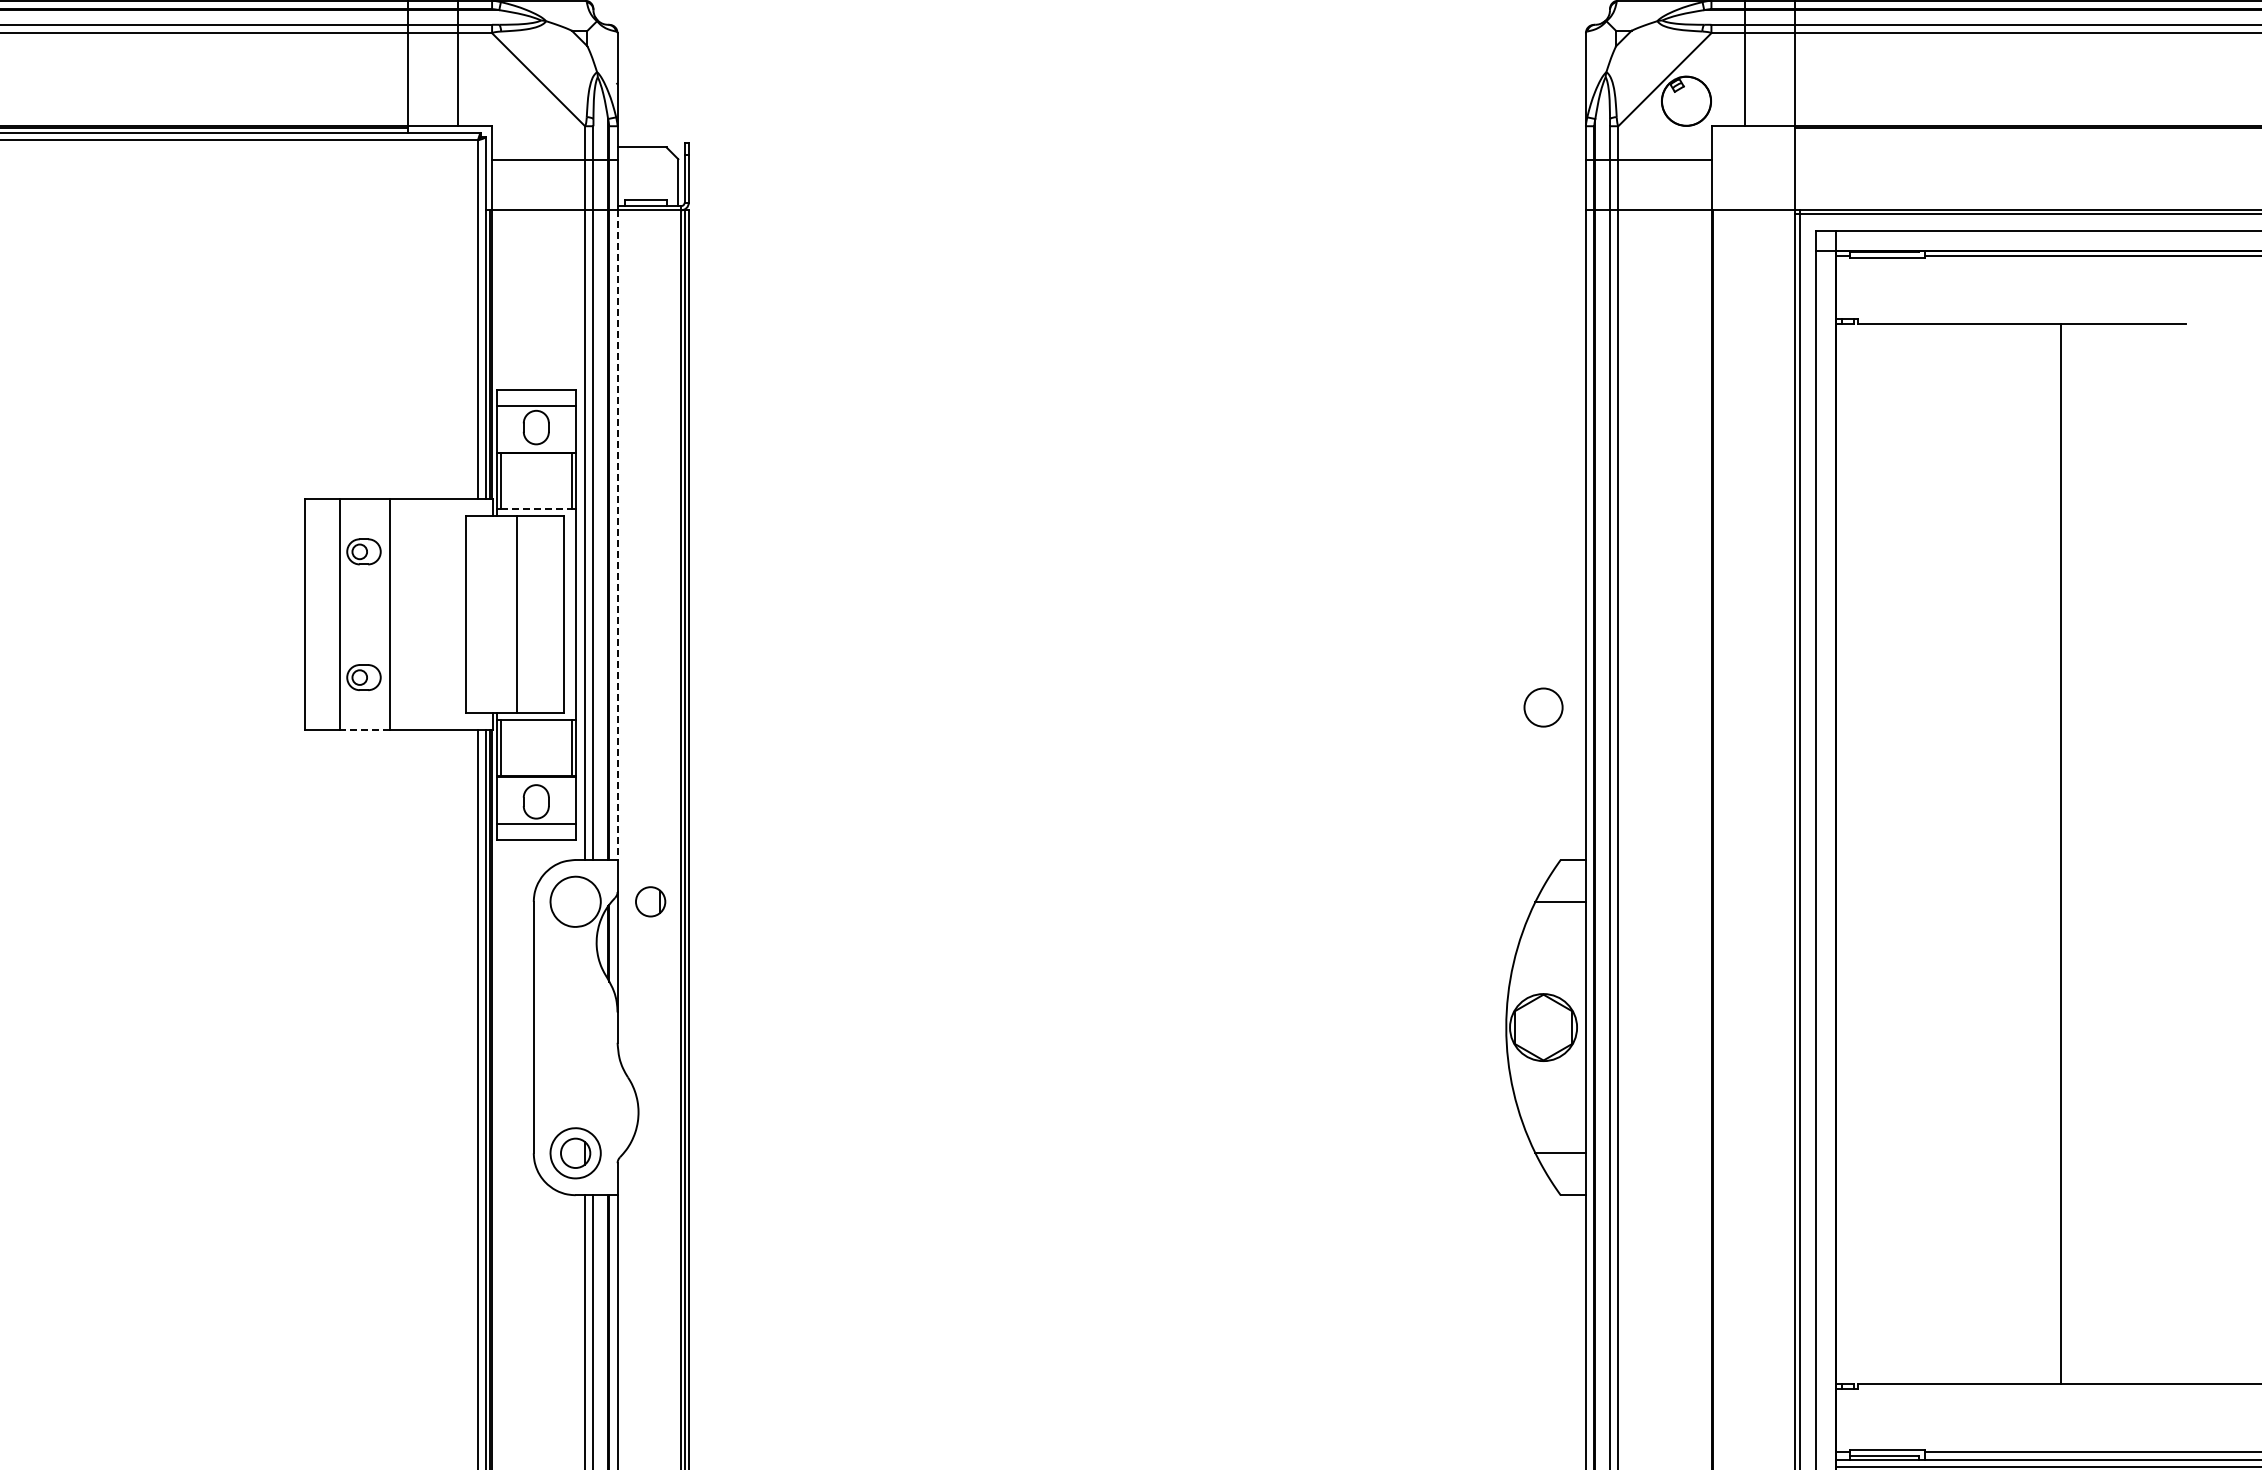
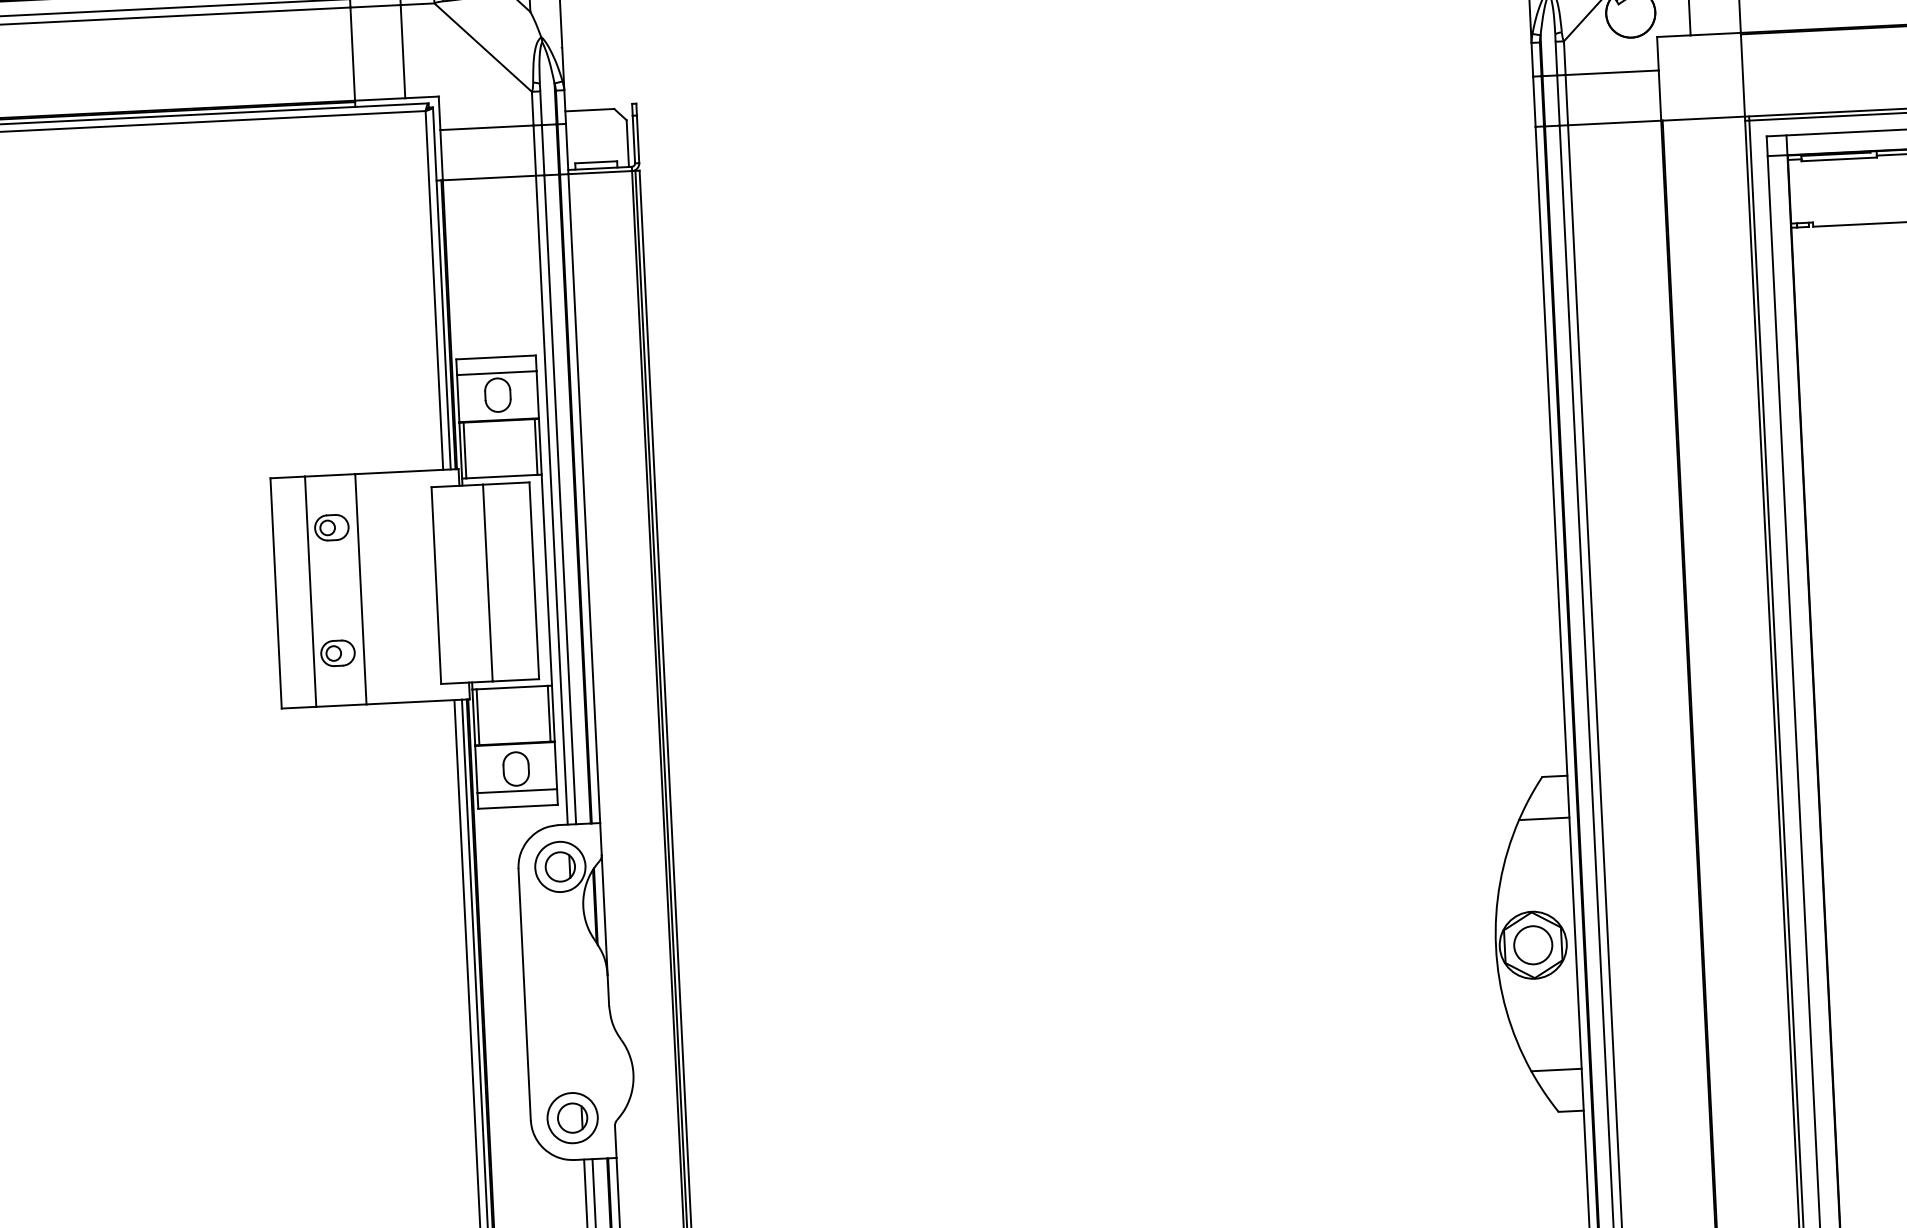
line: (536, 509) -> (502, 476), dashed -> solid
line: (617, 535) -> (584, 499), dashed -> solid
circle: (1543, 707) -> (1533, 945), moved
line: (364, 730) -> (341, 706), dashed -> solid
part: (650, 901) -> (560, 866), moved

